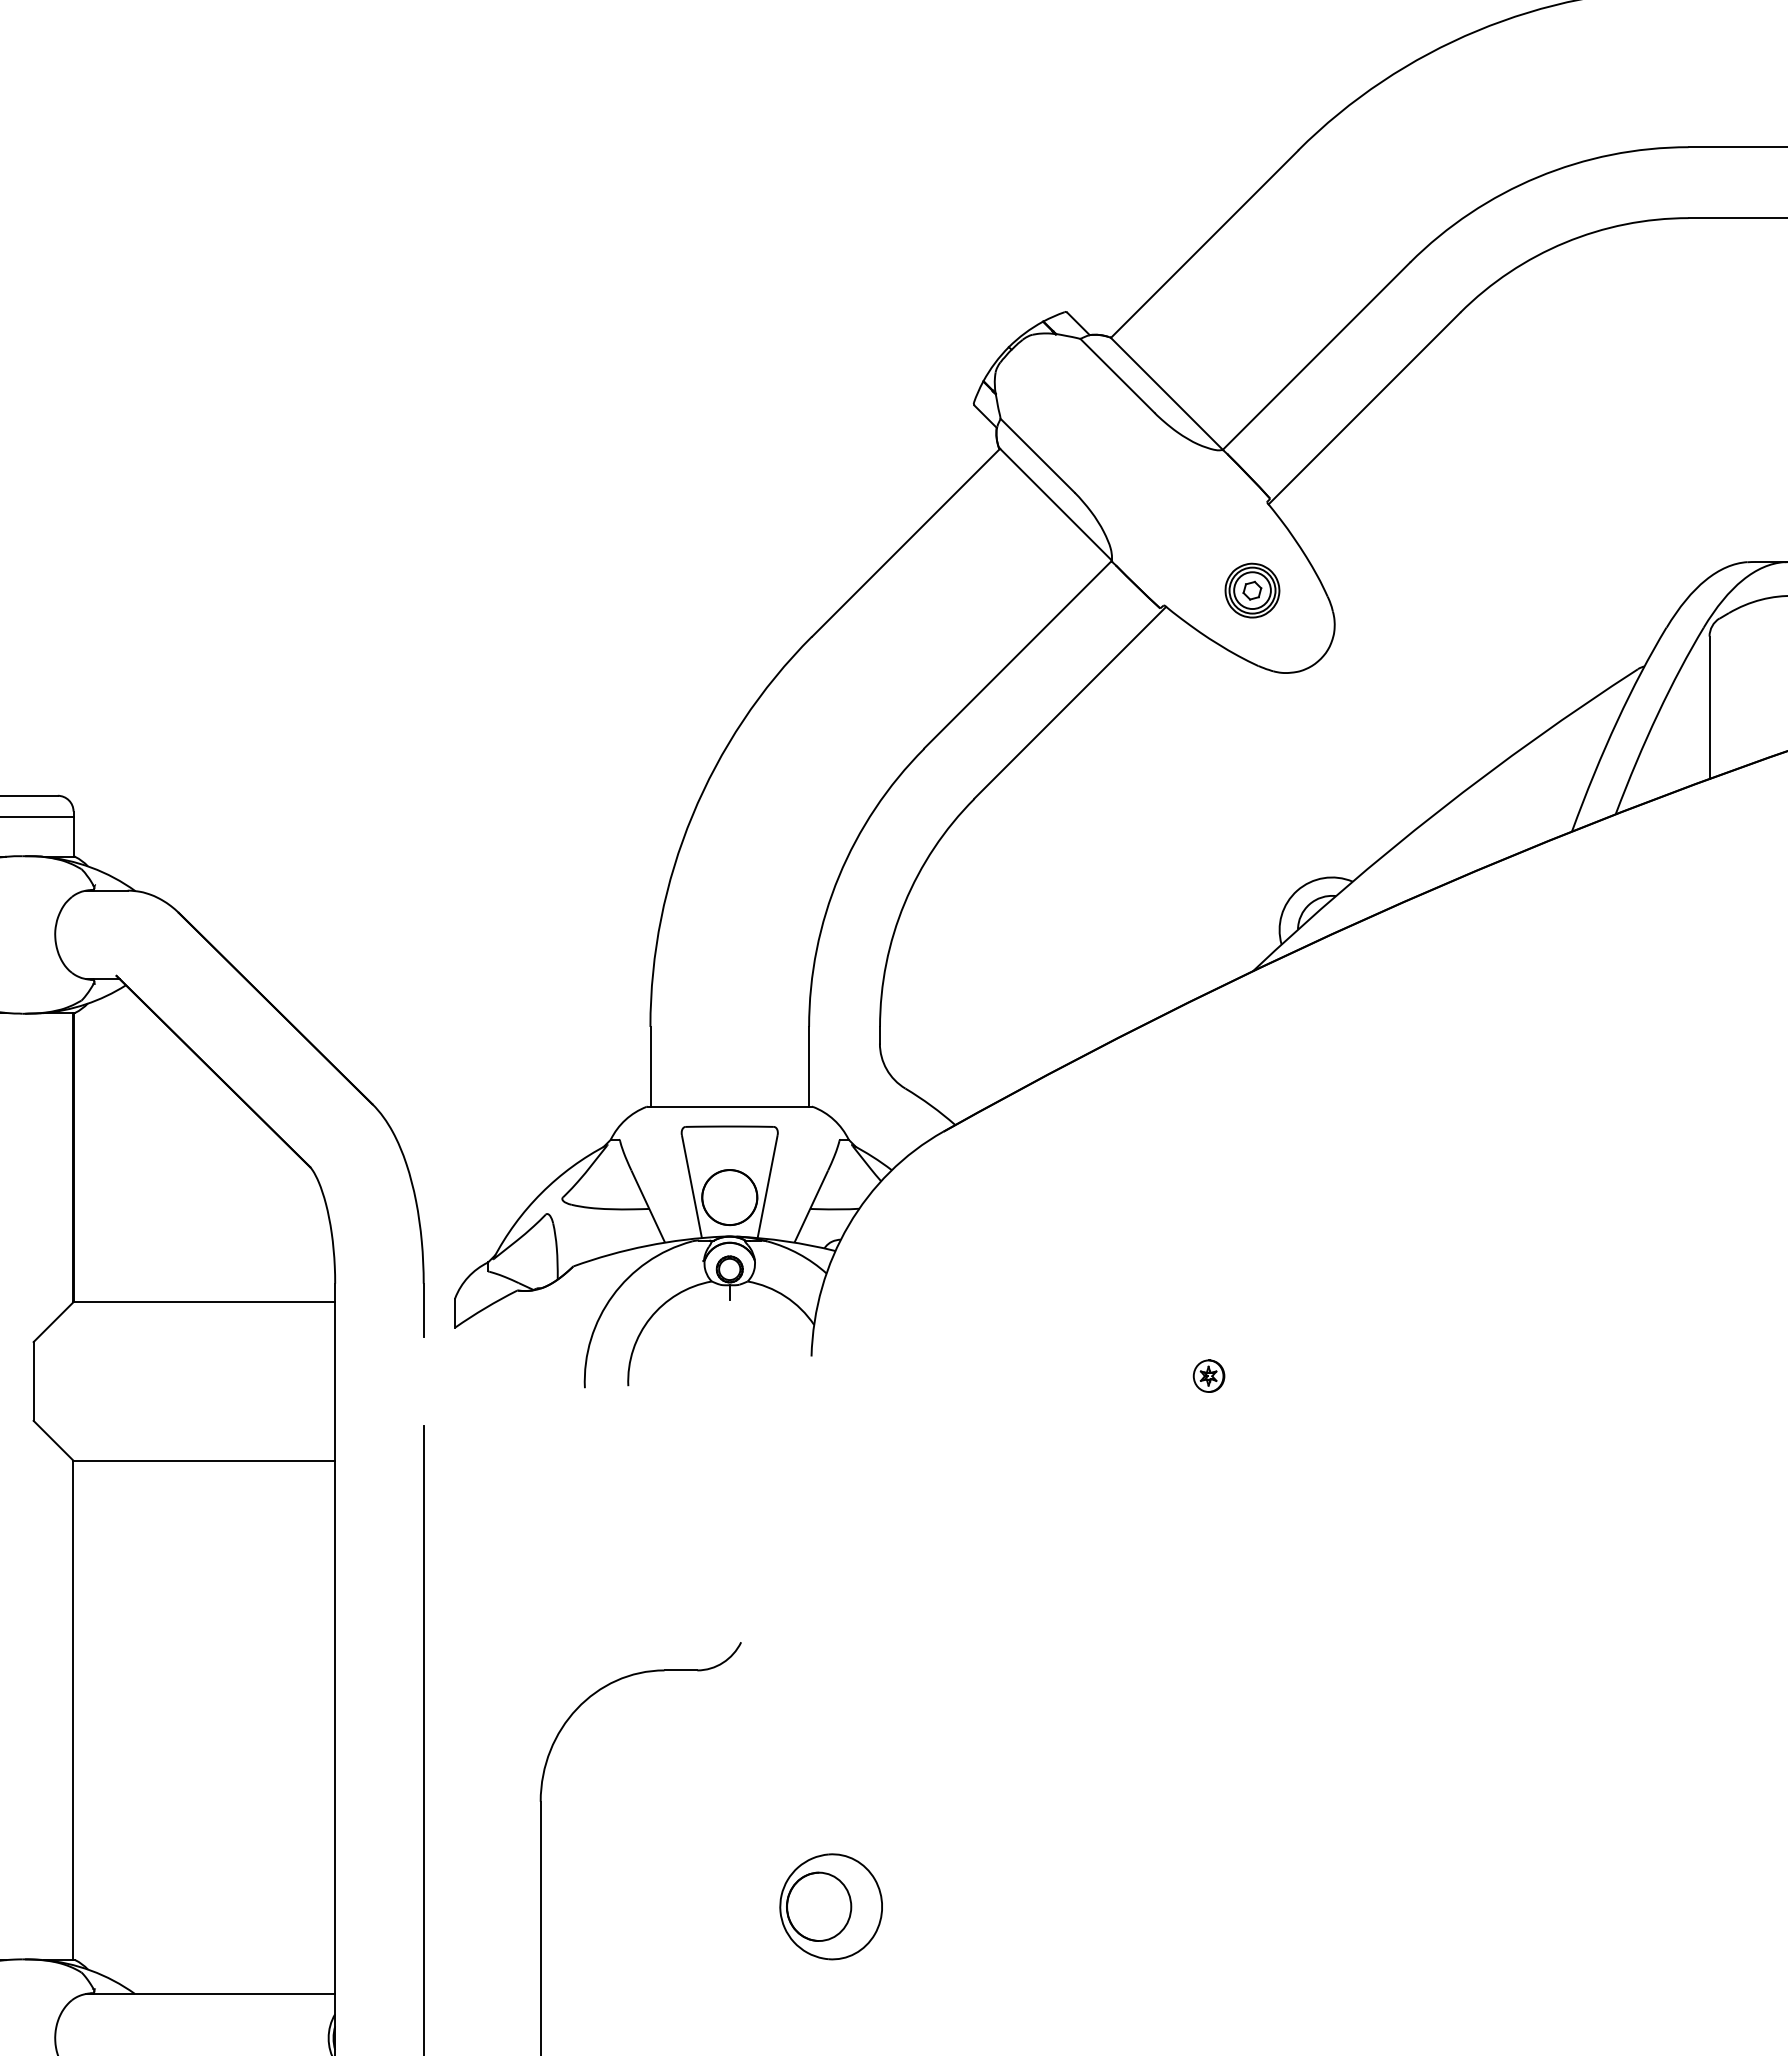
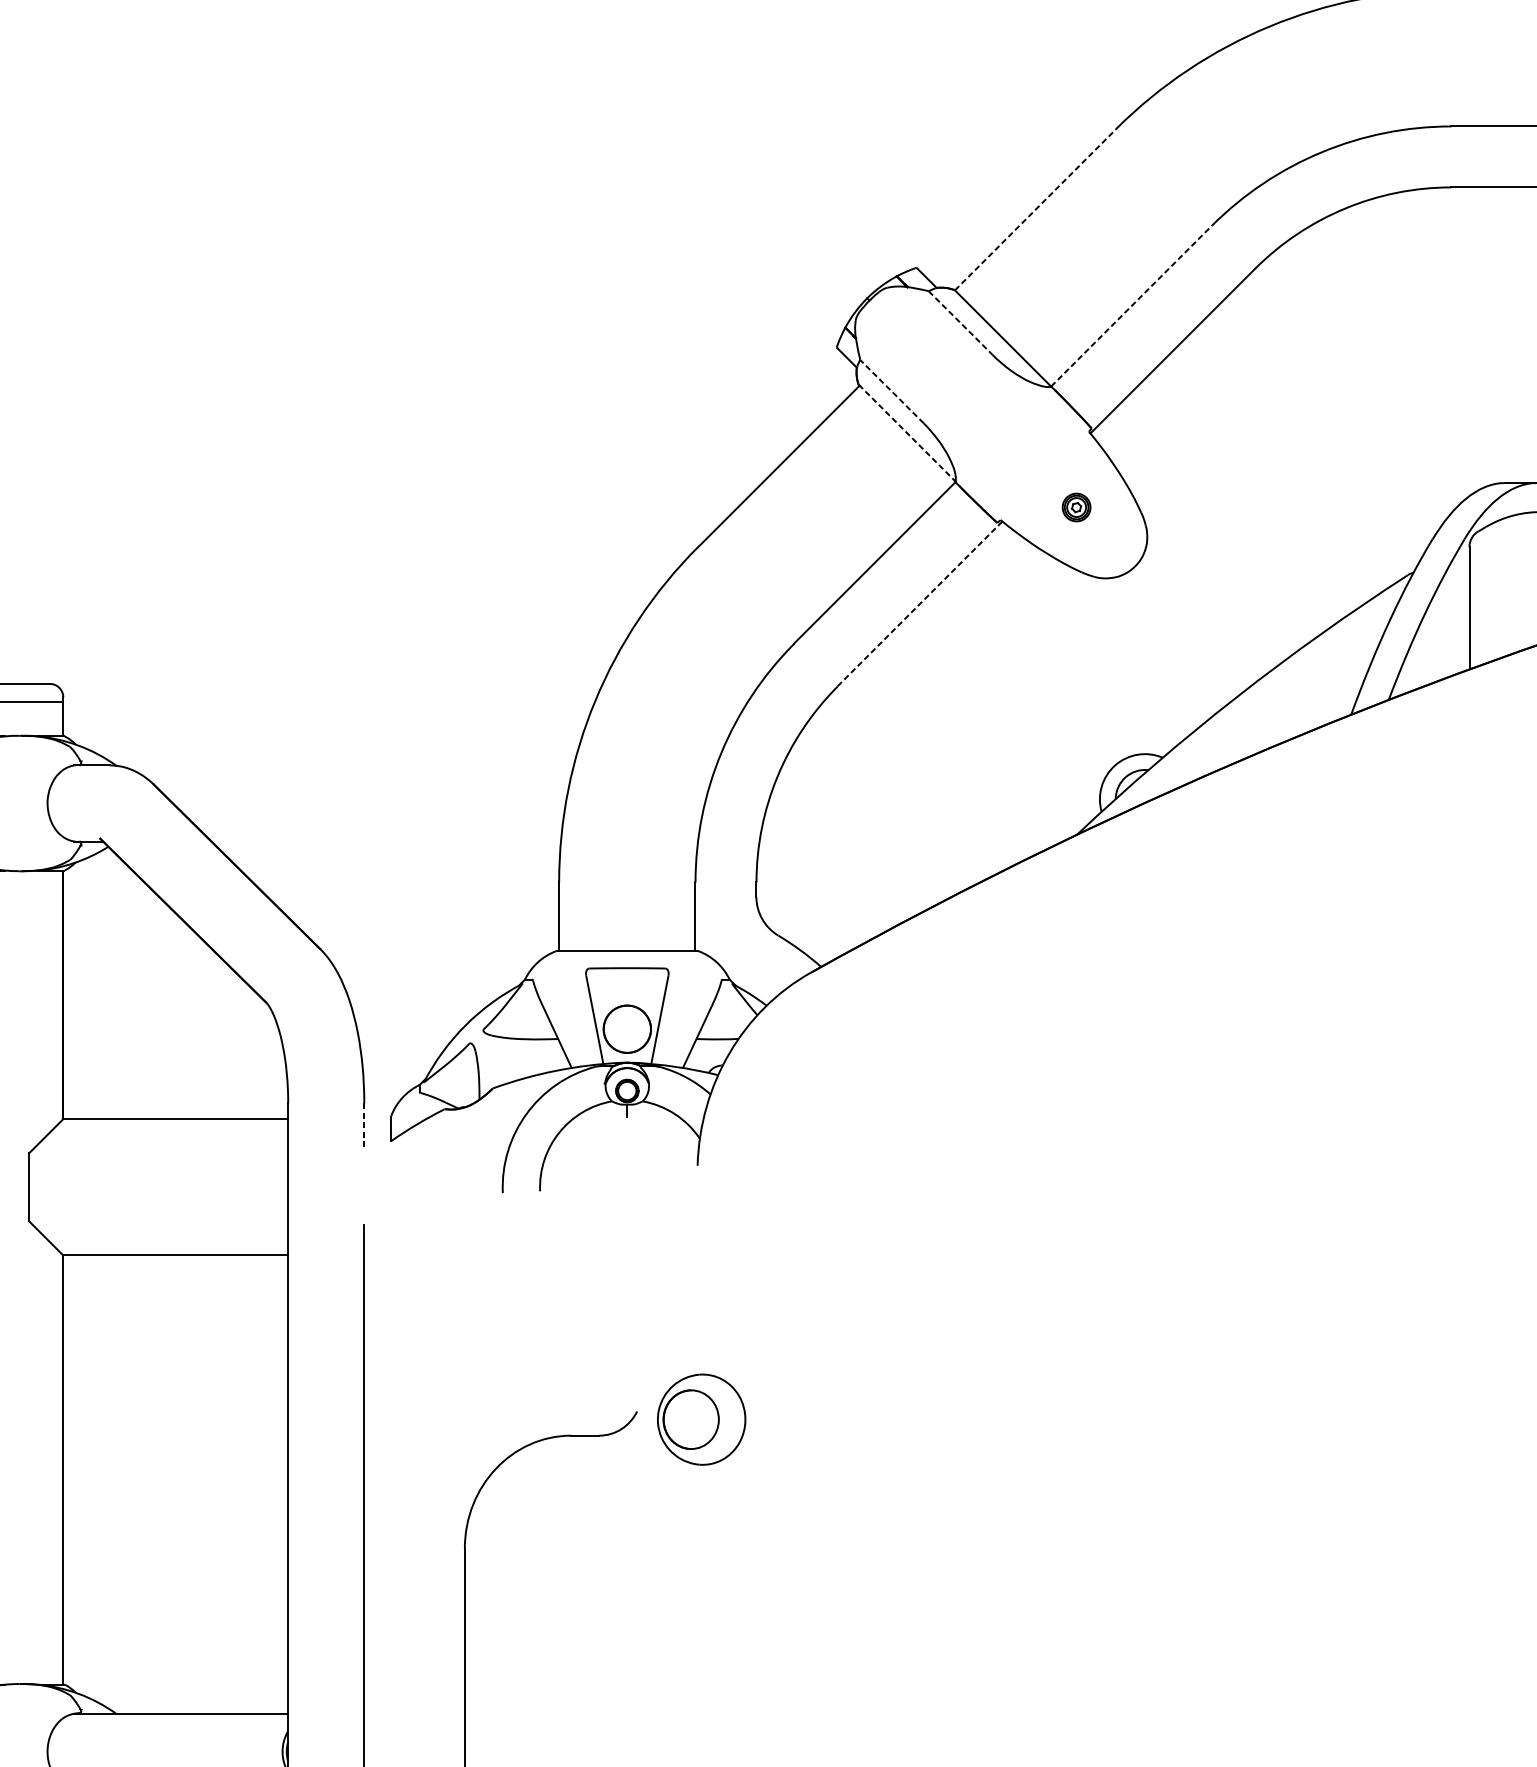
line: (1204, 243) -> (1035, 209), solid -> dashed
line: (1316, 355) -> (1131, 305), solid -> dashed
line: (1117, 376) -> (960, 323), solid -> dashed
line: (1037, 455) -> (891, 391), solid -> dashed
line: (1055, 503) -> (907, 432), solid -> dashed
part: (1252, 590) -> (1076, 507), size x0.6
line: (1070, 702) -> (920, 603), solid -> dashed
line: (423, 1310) -> (364, 1126), solid -> dashed
part: (1208, 1375) -> (1038, 1182), removed
part: (830, 1906) -> (701, 1419), moved

